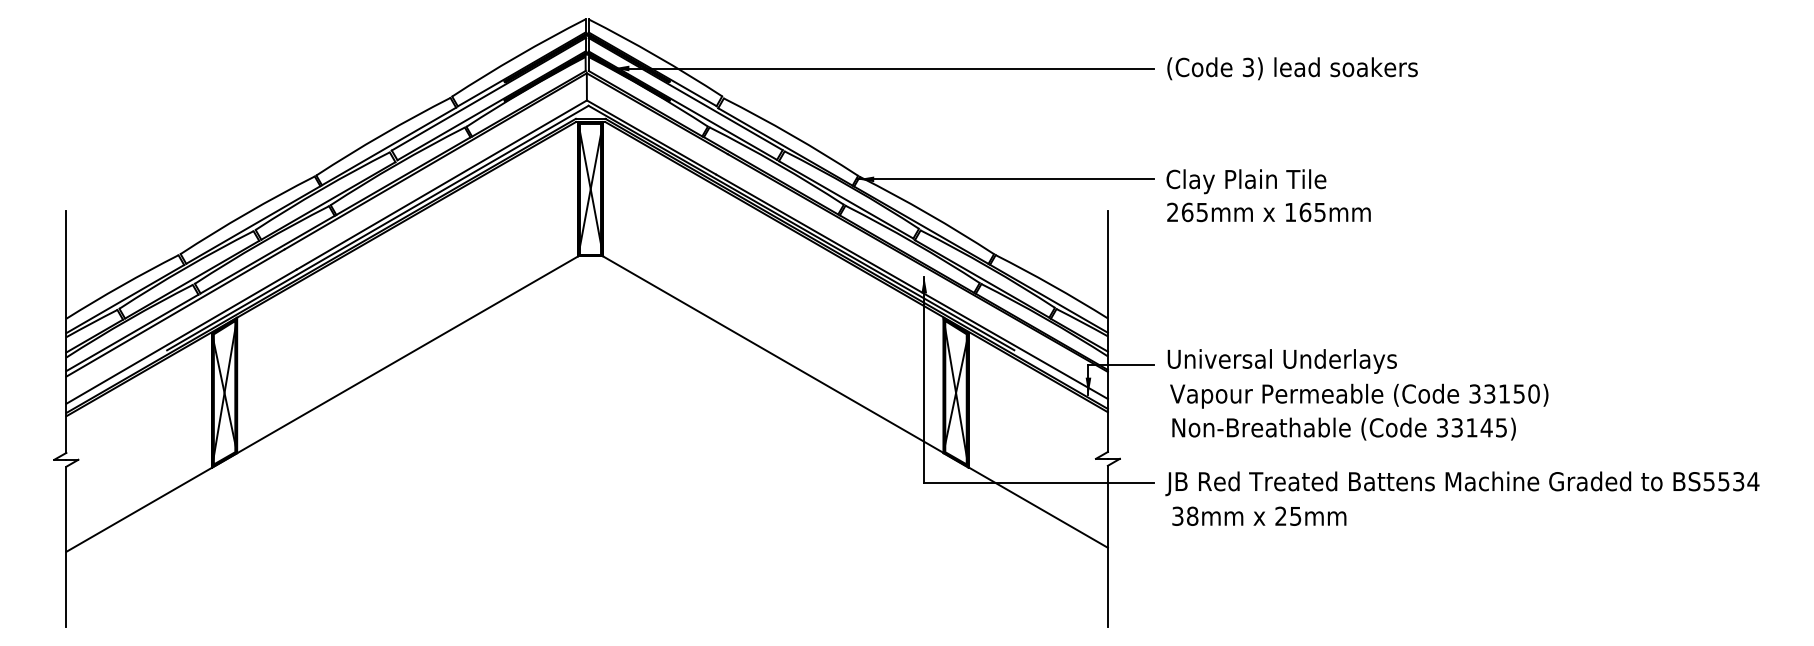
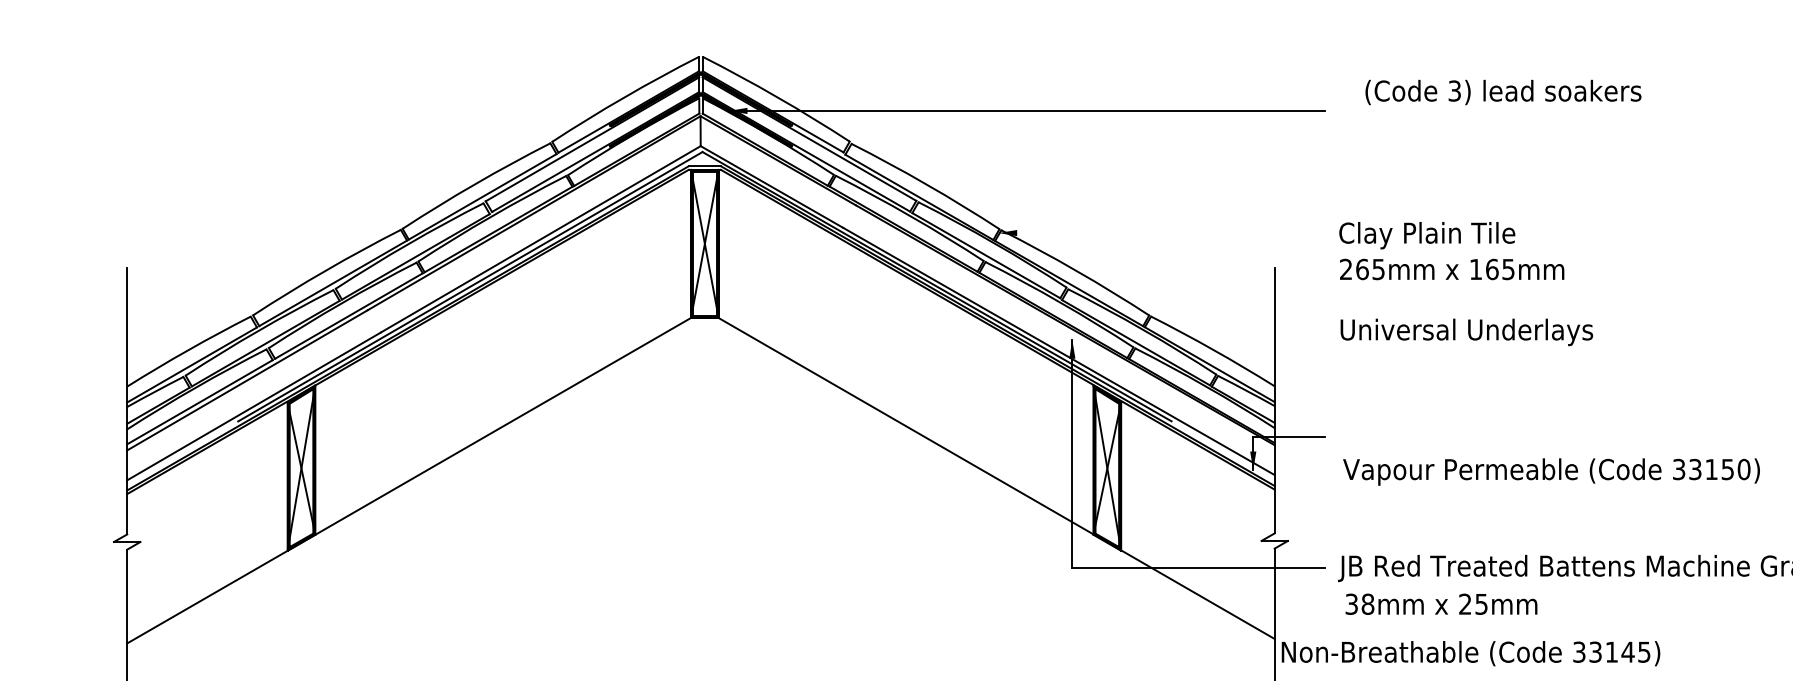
text: (1292, 68) -> (1503, 92), moved
line: (1005, 179) -> (1161, 233), removed
text: (1281, 361) -> (1465, 332), moved
text: (1343, 428) -> (1470, 652), moved

